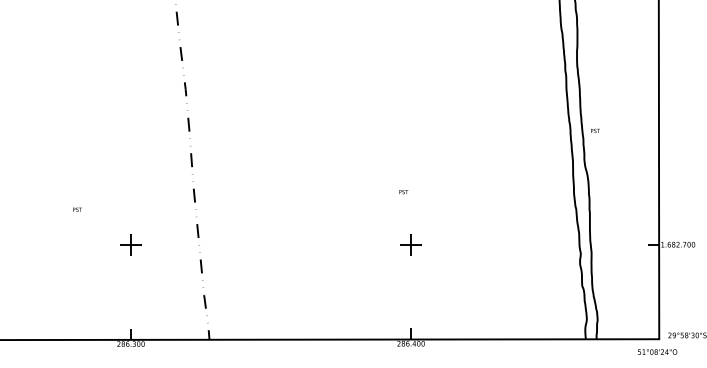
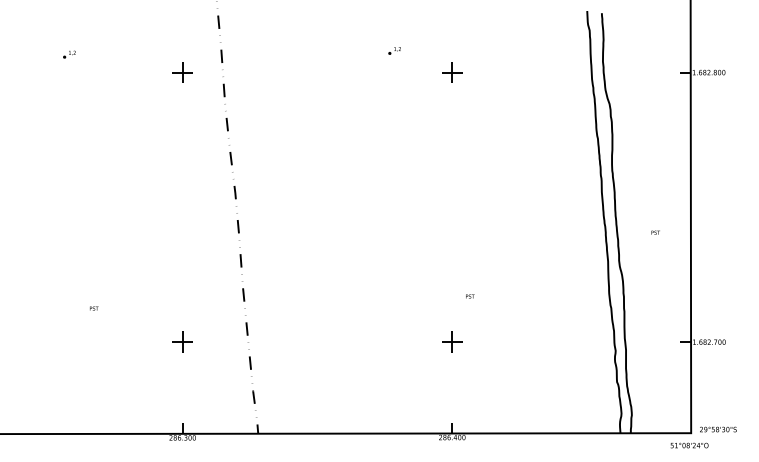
text: (595, 130) -> (655, 232), moved
text: (404, 192) -> (470, 296), moved
text: (77, 209) -> (94, 308), moved

